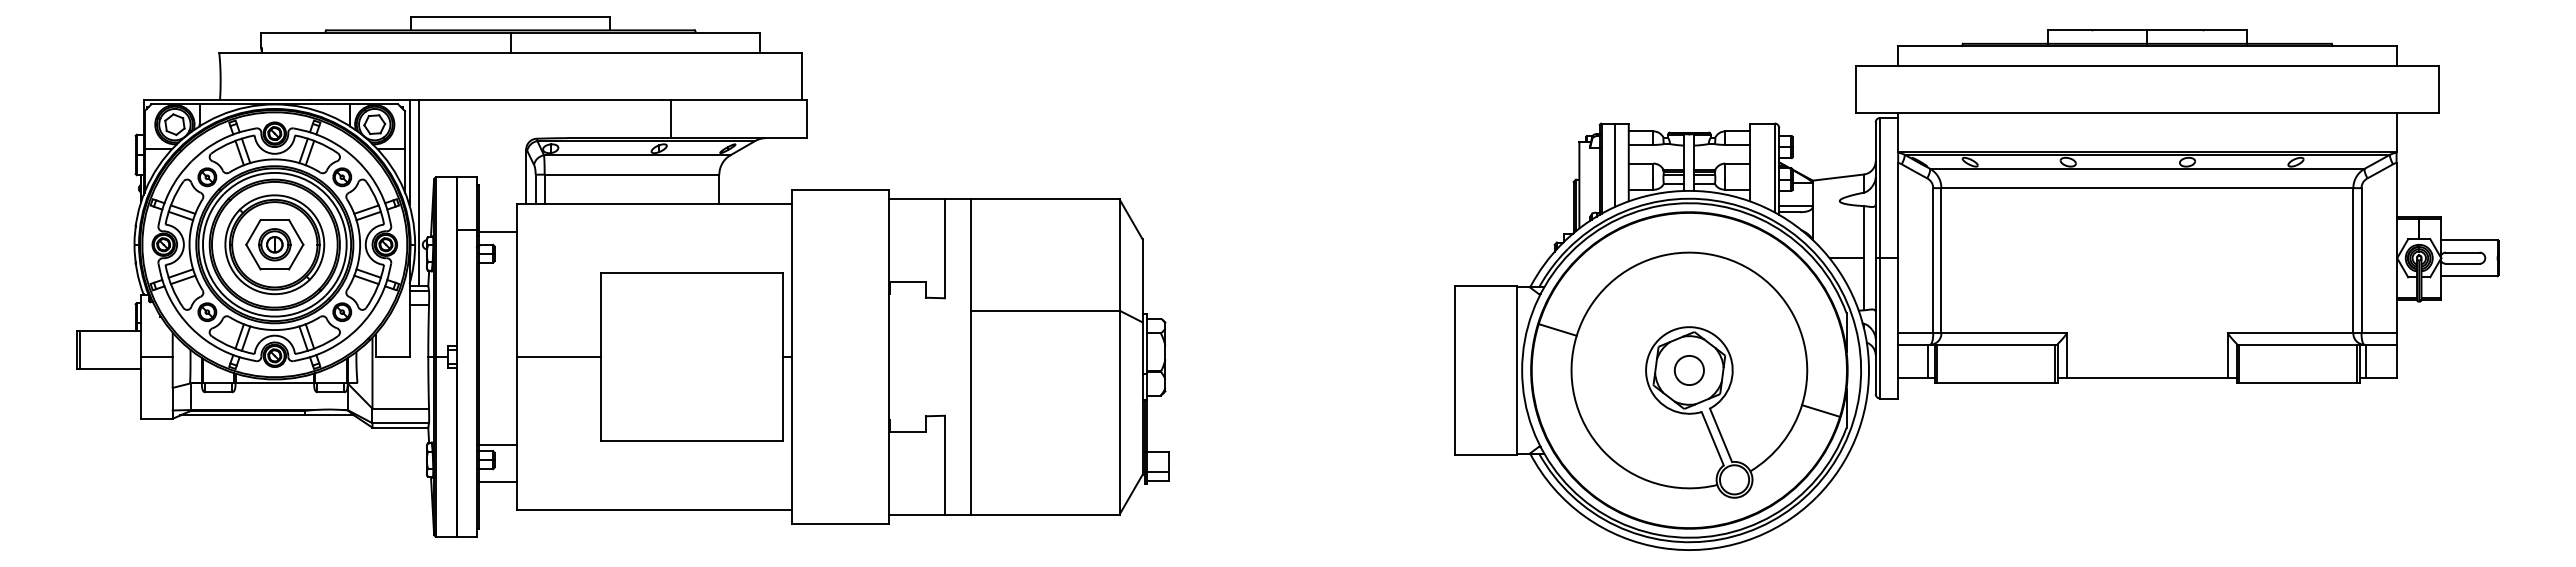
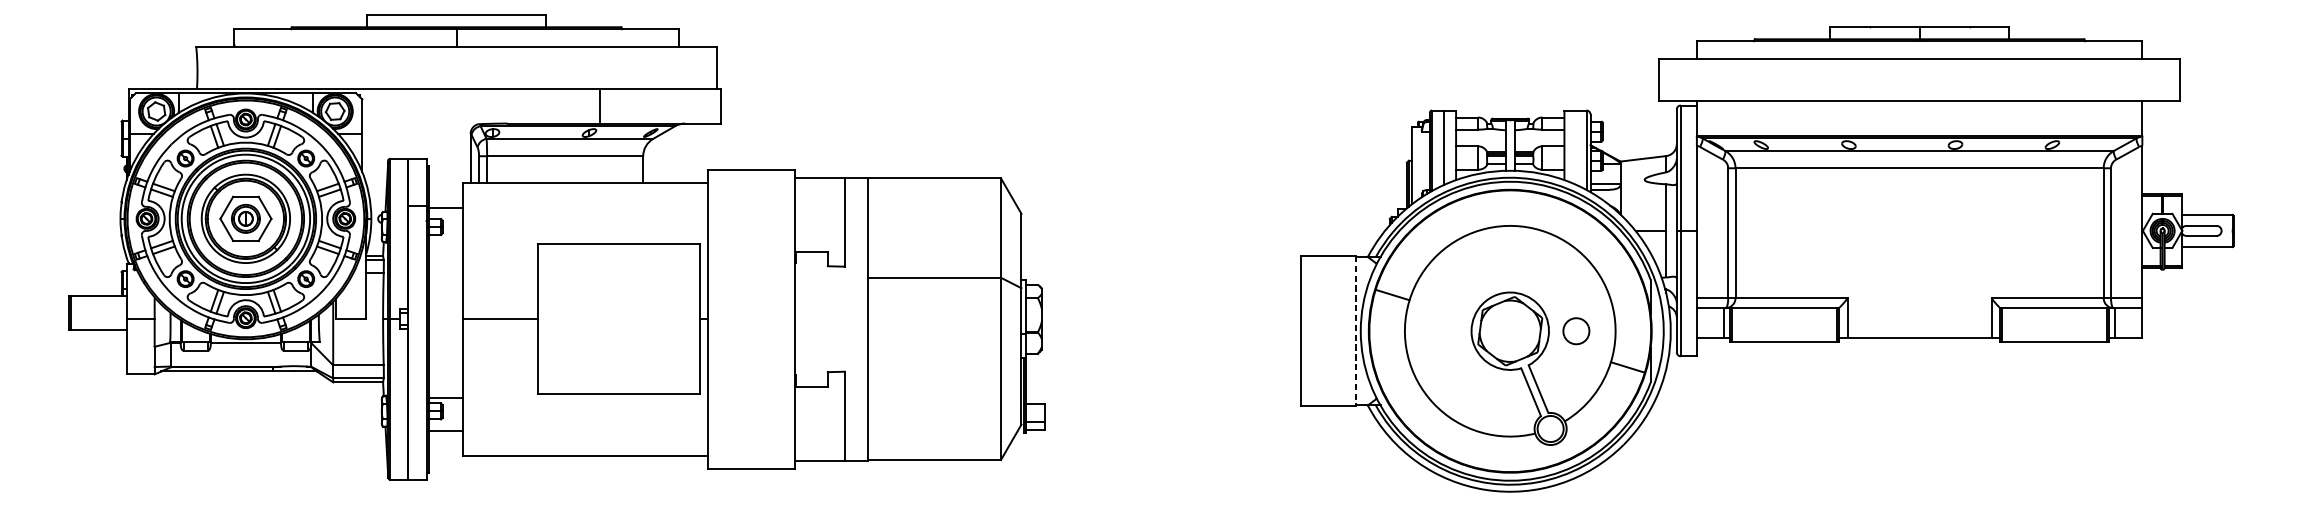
line: (409, 152) -> (366, 136), removed
line: (418, 192) -> (374, 172), removed
line: (1516, 370) -> (1355, 331), solid -> dashed
part: (1689, 370) -> (1576, 331), moved

